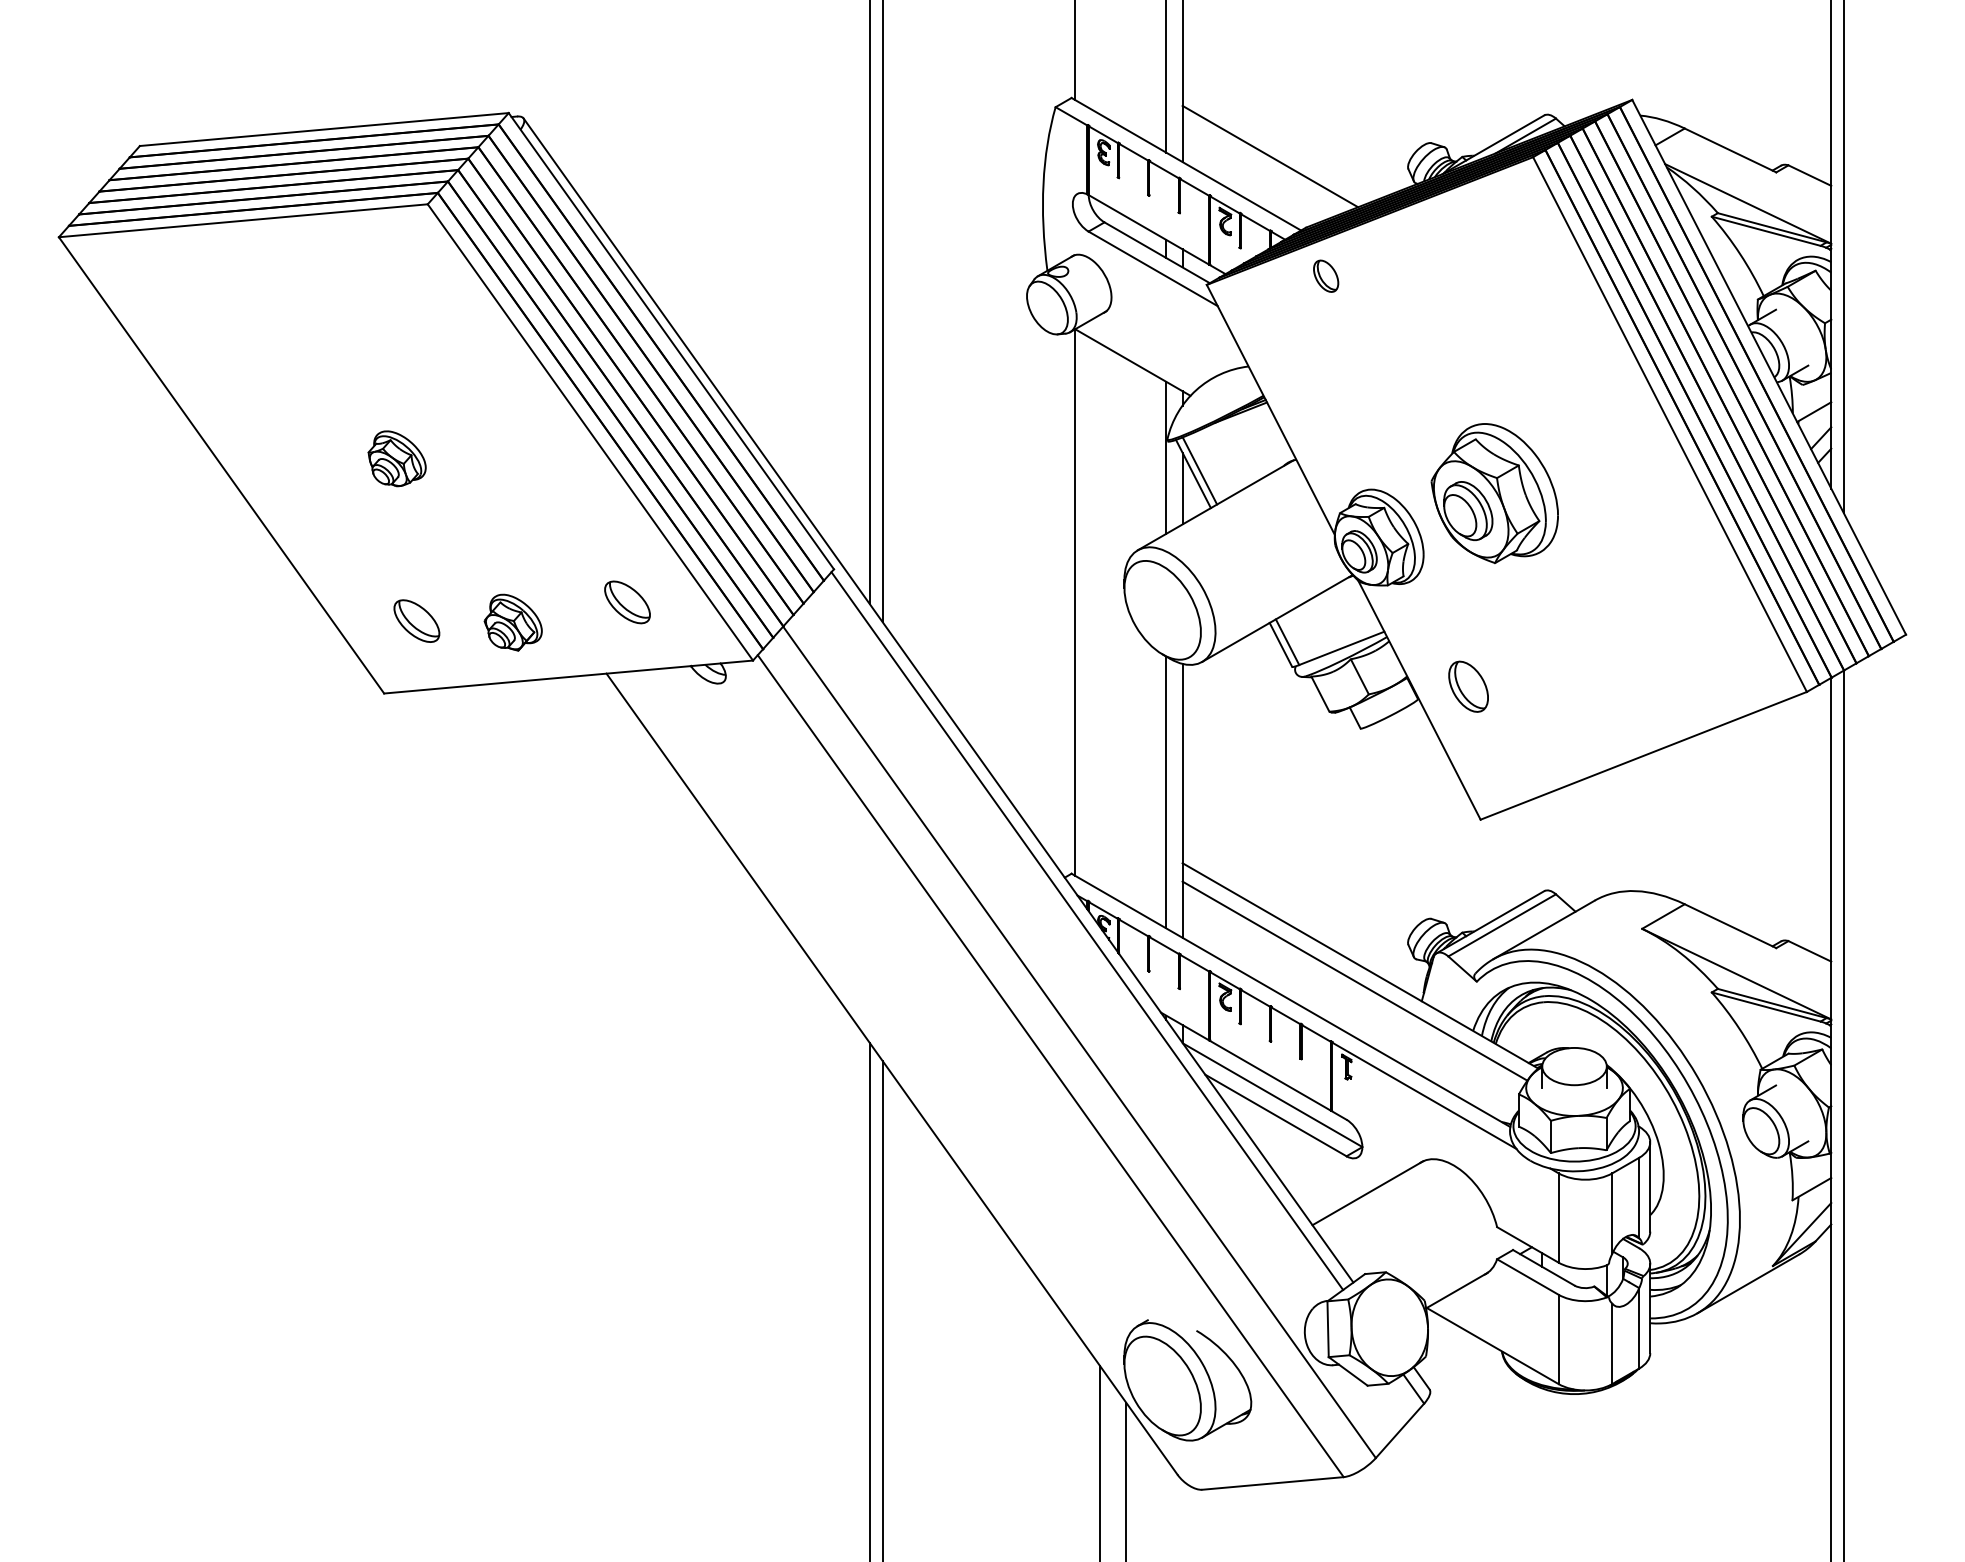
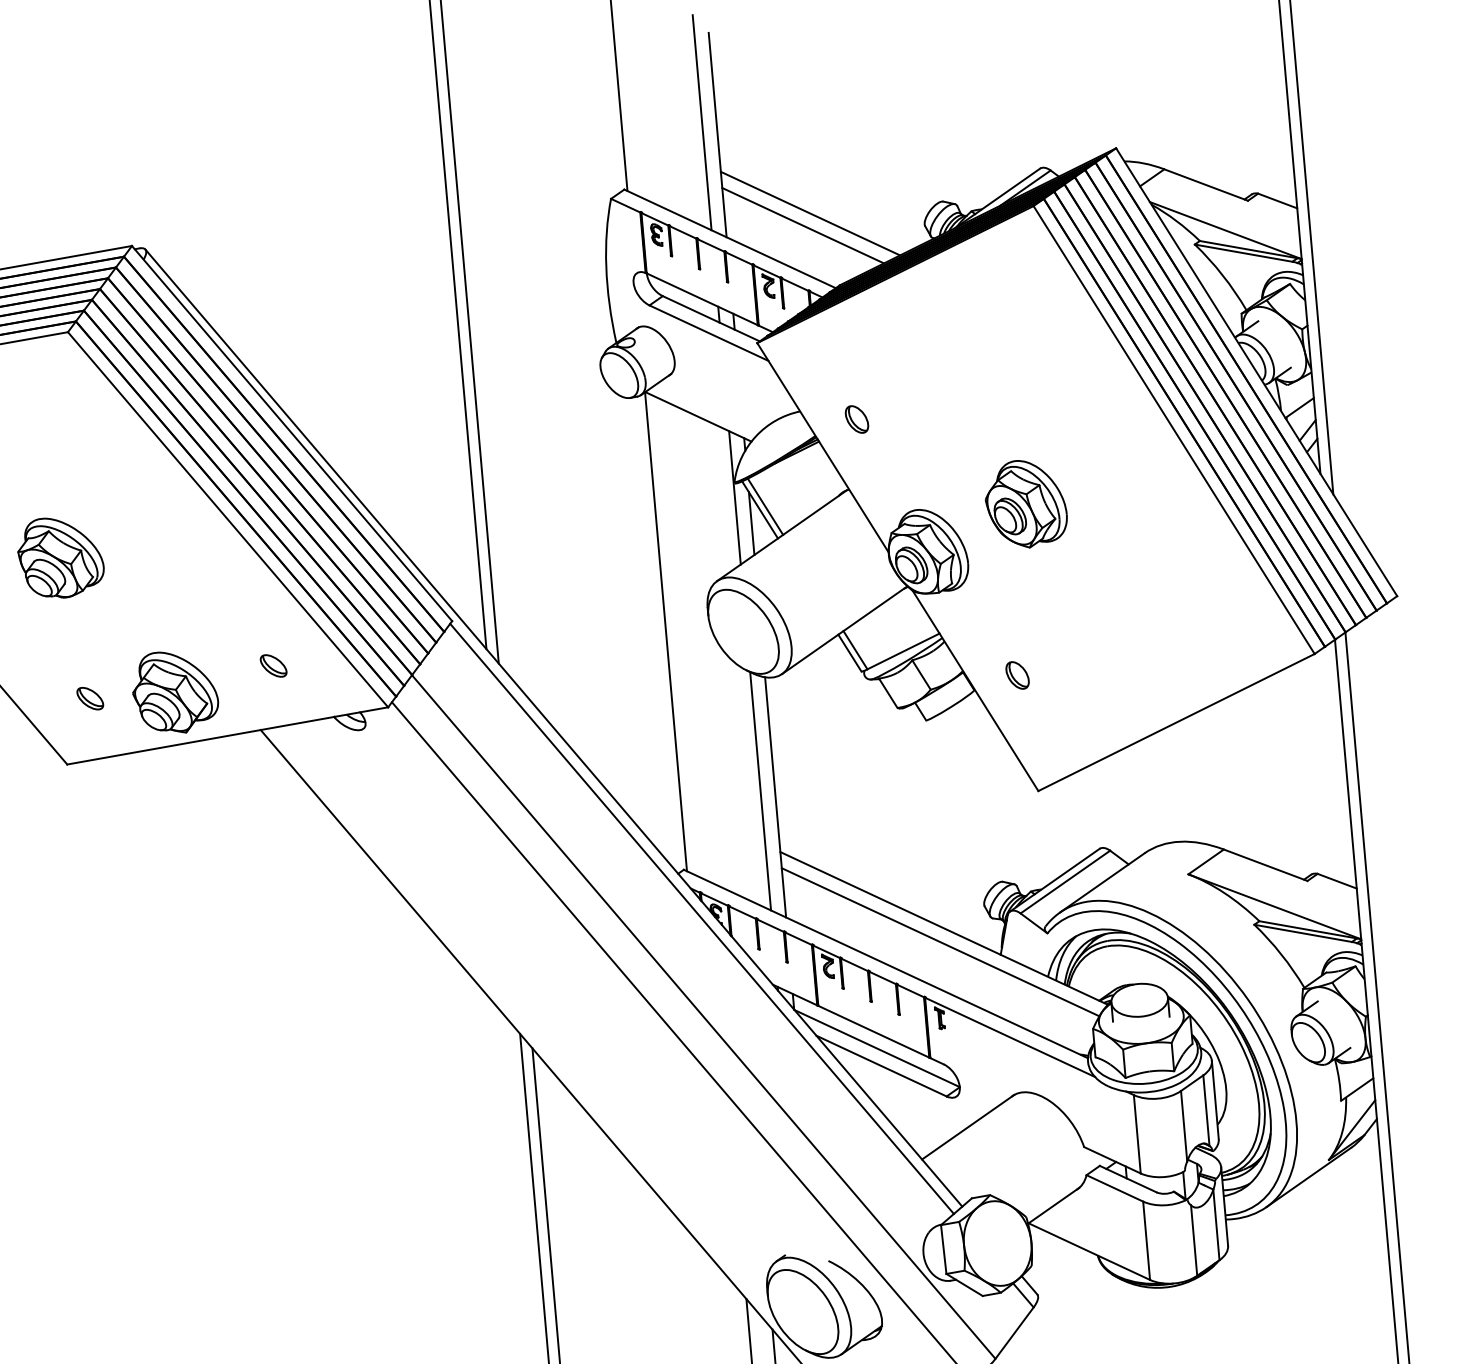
line: (1279, 143) -> (810, 213), added
part: (1326, 275) -> (857, 418), moved
part: (396, 458) -> (60, 557), size x1.67
part: (1495, 493) -> (1026, 503), size x0.71
part: (627, 602) -> (273, 666), size x0.62
part: (416, 621) -> (90, 698), size x0.62
part: (512, 622) -> (174, 692), size x1.67
part: (1468, 686) -> (1017, 675), size x0.62

